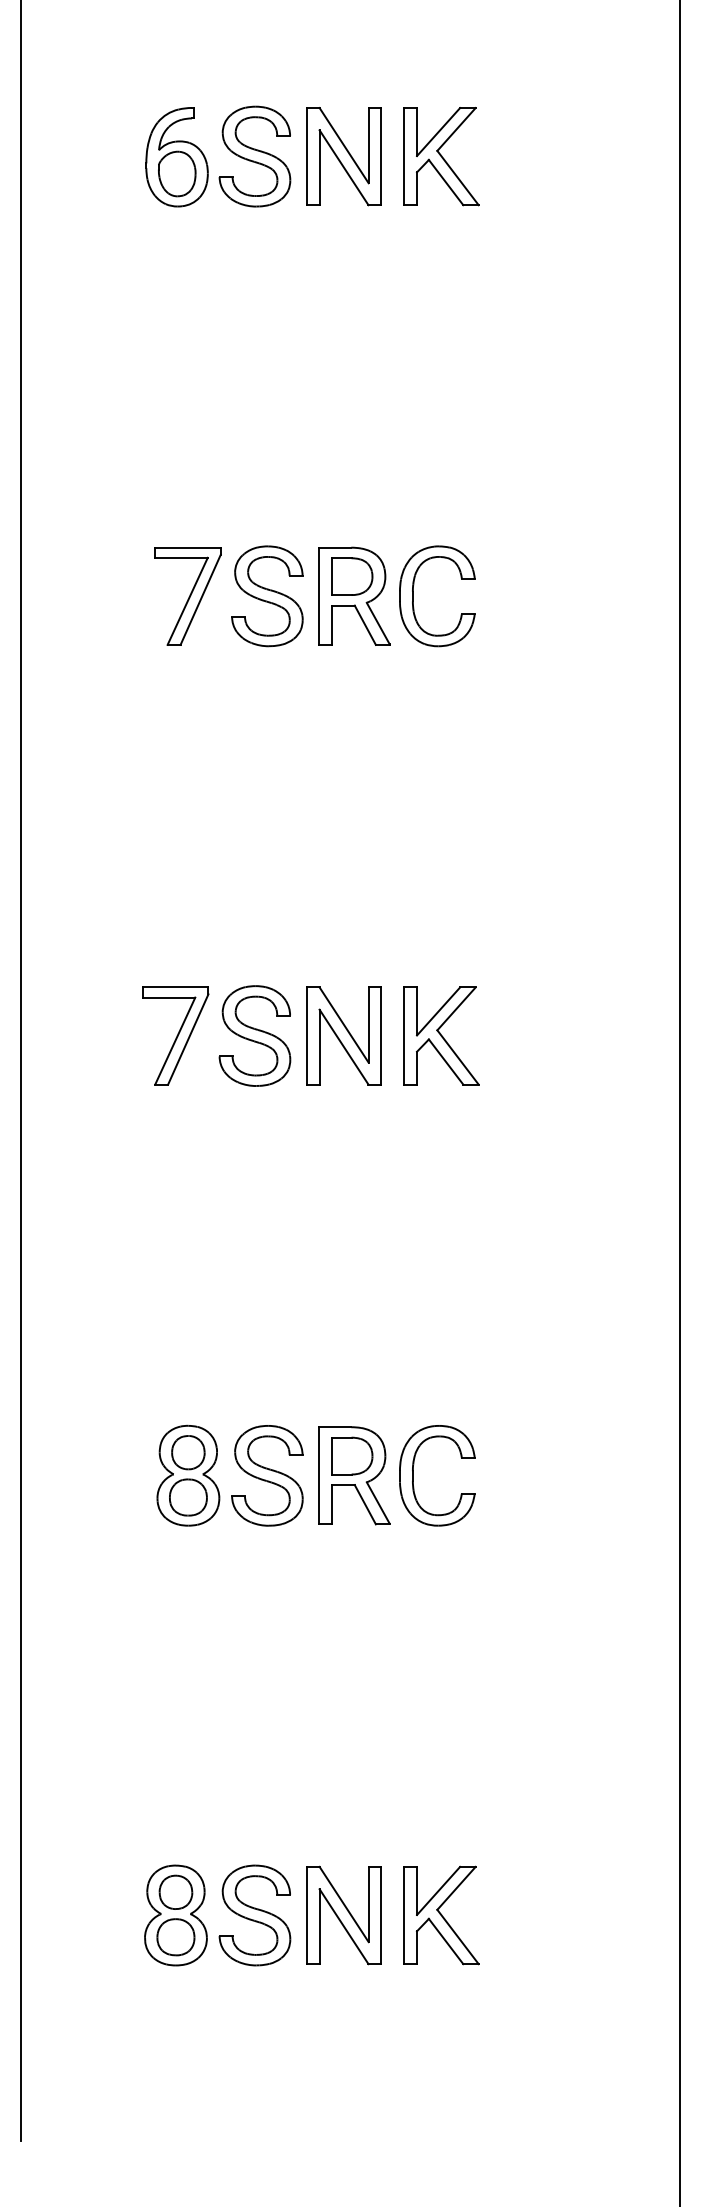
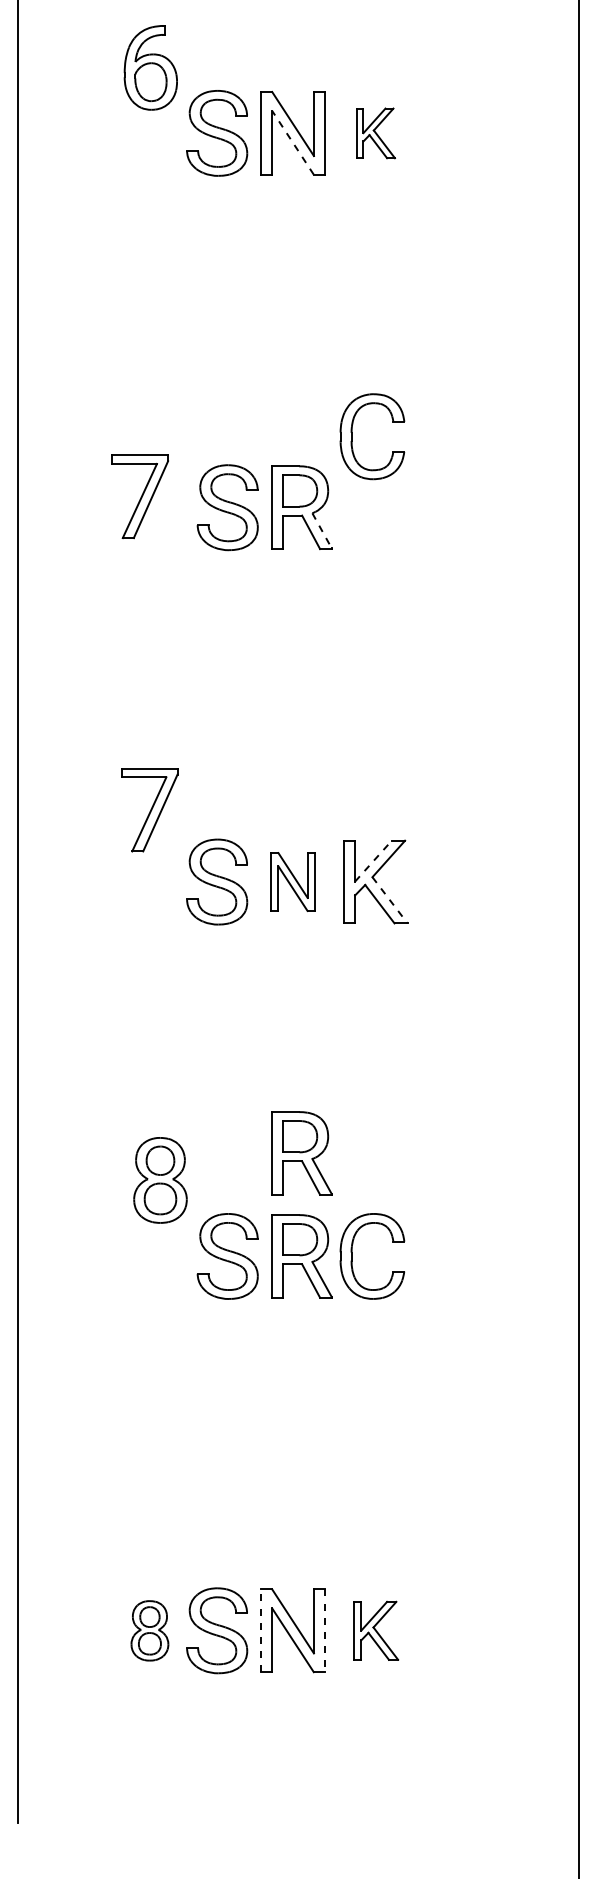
part: (176, 156) -> (150, 67), moved
part: (440, 156) -> (375, 133), size x0.6
line: (343, 167) -> (292, 142), solid -> dashed
part: (187, 596) -> (139, 496), moved
part: (413, 596) -> (352, 436), moved
line: (378, 624) -> (322, 531), solid -> dashed
line: (438, 1010) -> (373, 860), solid -> dashed
part: (343, 1035) -> (292, 881), size x0.7
part: (175, 1036) -> (149, 810), moved
line: (458, 1057) -> (390, 900), solid -> dashed
part: (354, 1354) -> (301, 1153), added
part: (188, 1475) -> (160, 1180), moved
part: (175, 1915) -> (149, 1630), size x0.7
line: (307, 1915) -> (261, 1630), solid -> dashed
part: (440, 1915) -> (375, 1630), size x0.7
line: (381, 1916) -> (324, 1631), solid -> dashed

